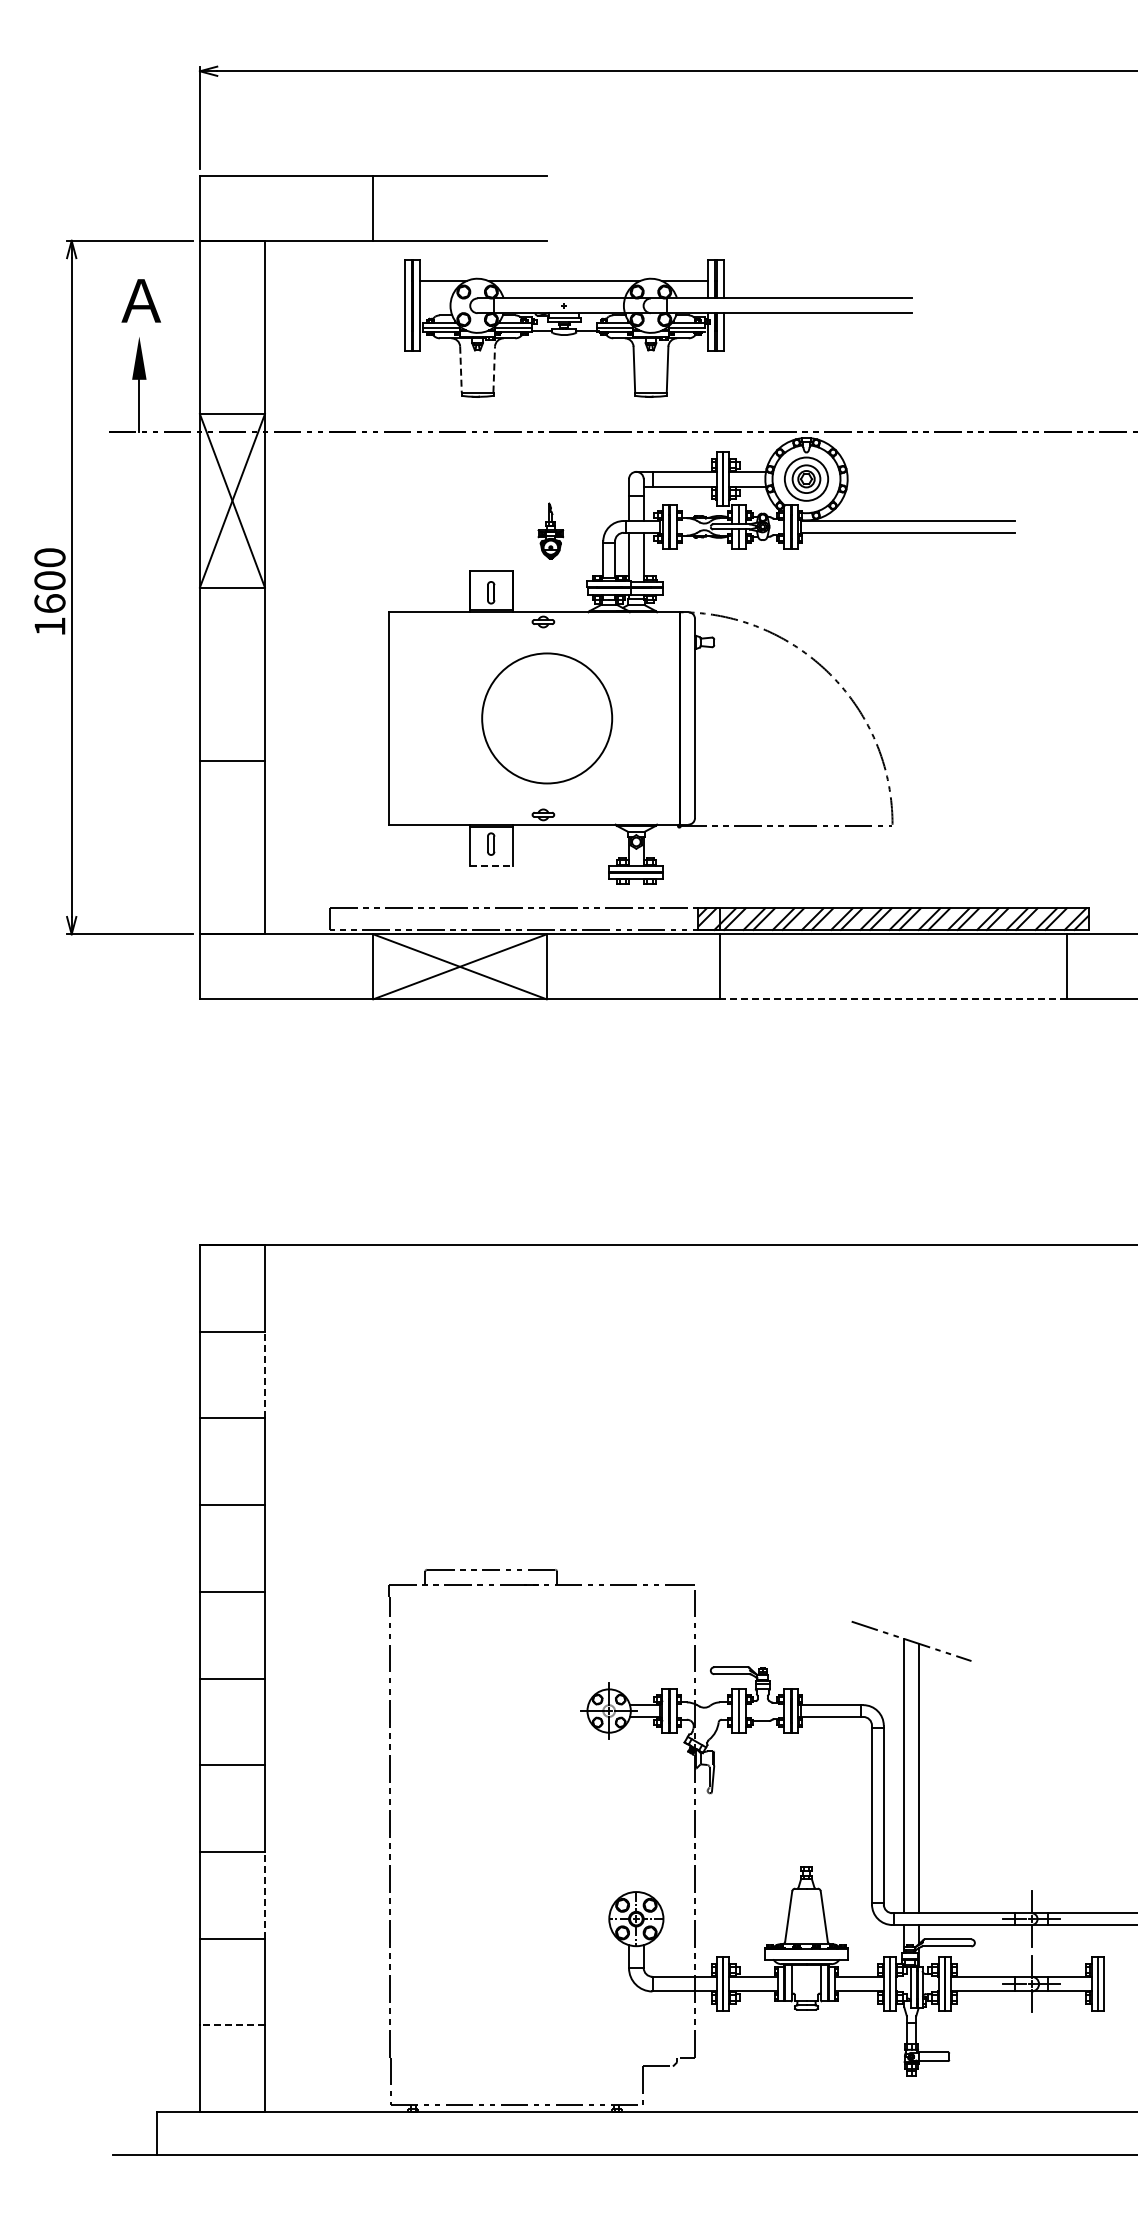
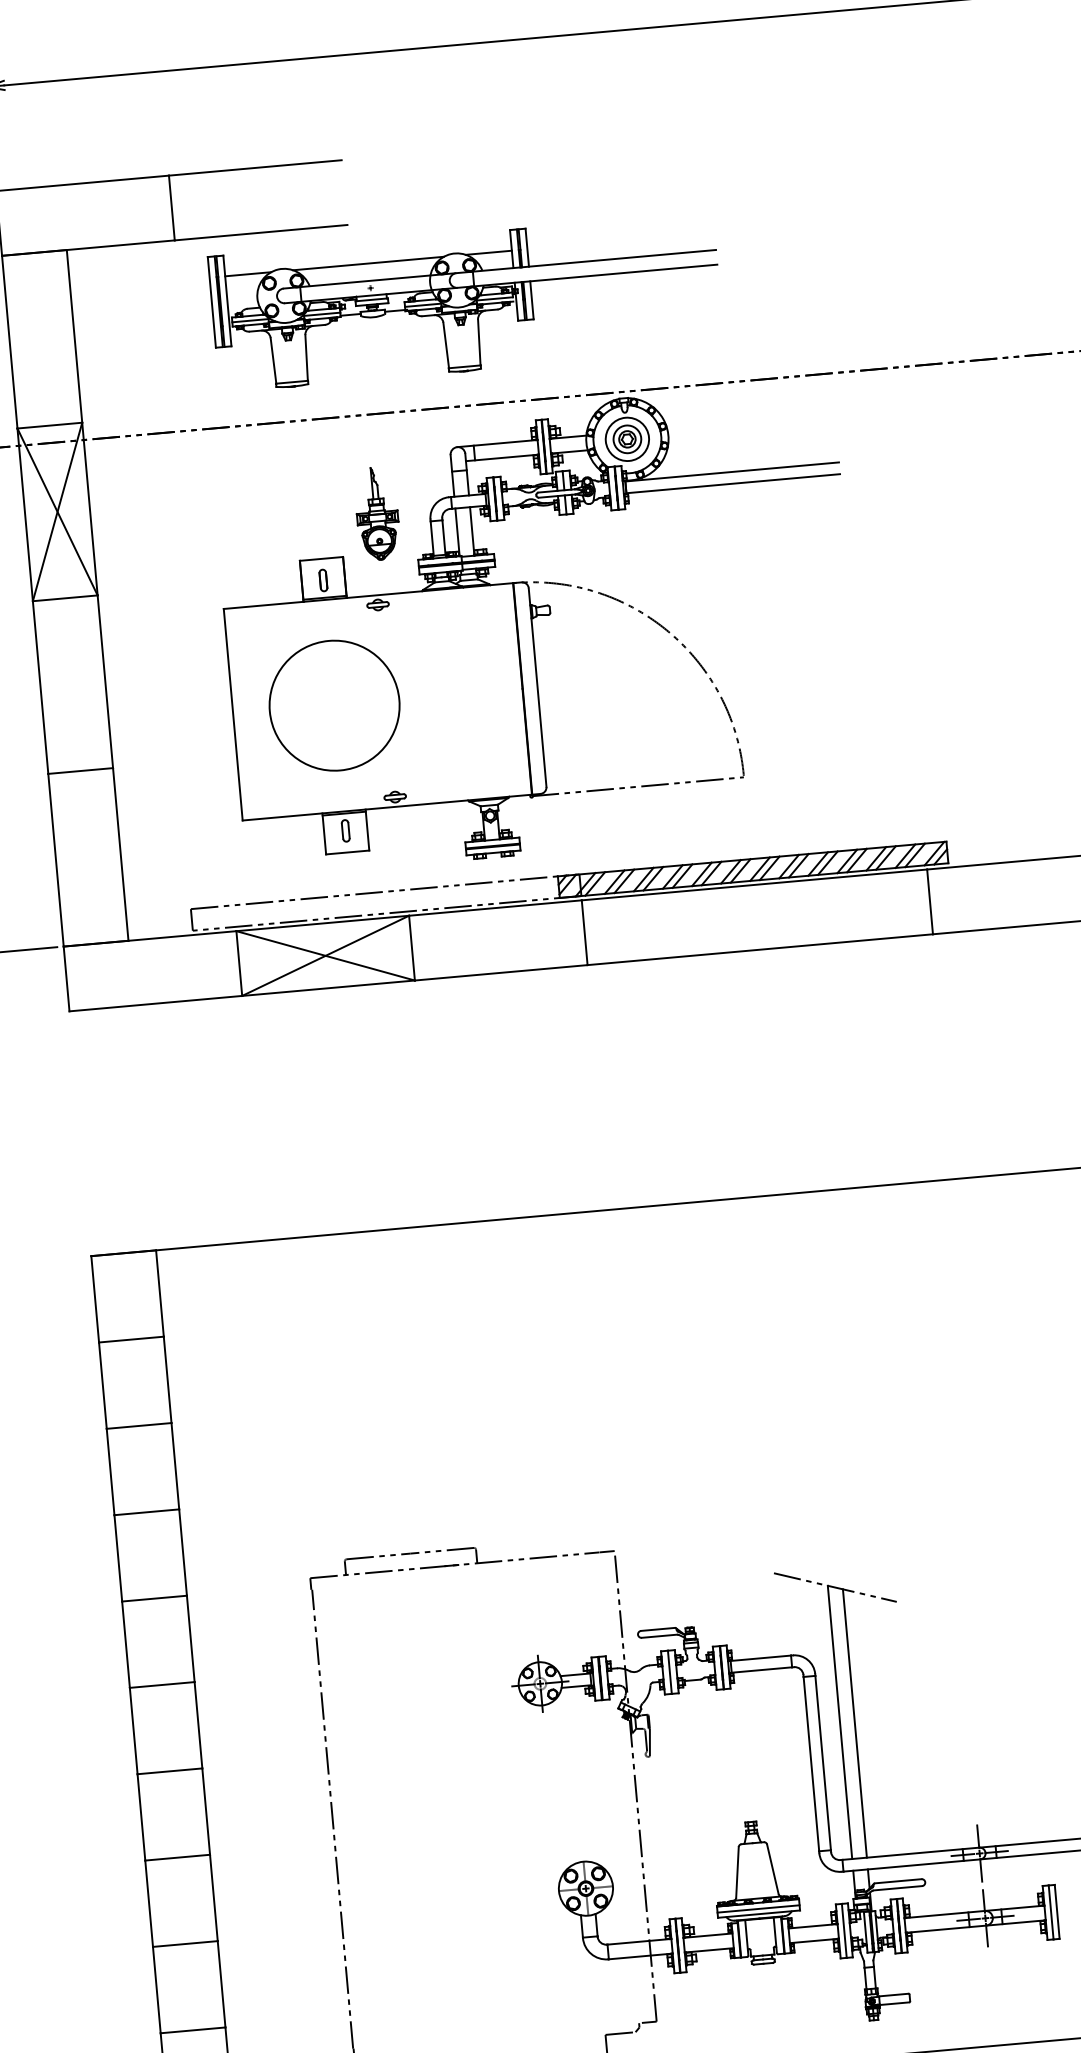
line: (460, 369) -> (273, 360), dashed -> solid
line: (494, 369) -> (306, 357), dashed -> solid
part: (550, 531) -> (377, 514), size x1.67
circle: (547, 718) -> (334, 705), moved
line: (491, 865) -> (347, 852), dashed -> solid
line: (892, 999) -> (759, 949), dashed -> solid
line: (264, 1374) -> (167, 1379), dashed -> solid
line: (264, 1894) -> (213, 1897), dashed -> solid
line: (806, 1954) -> (758, 1908), added
line: (232, 2025) -> (193, 2030), dashed -> solid

